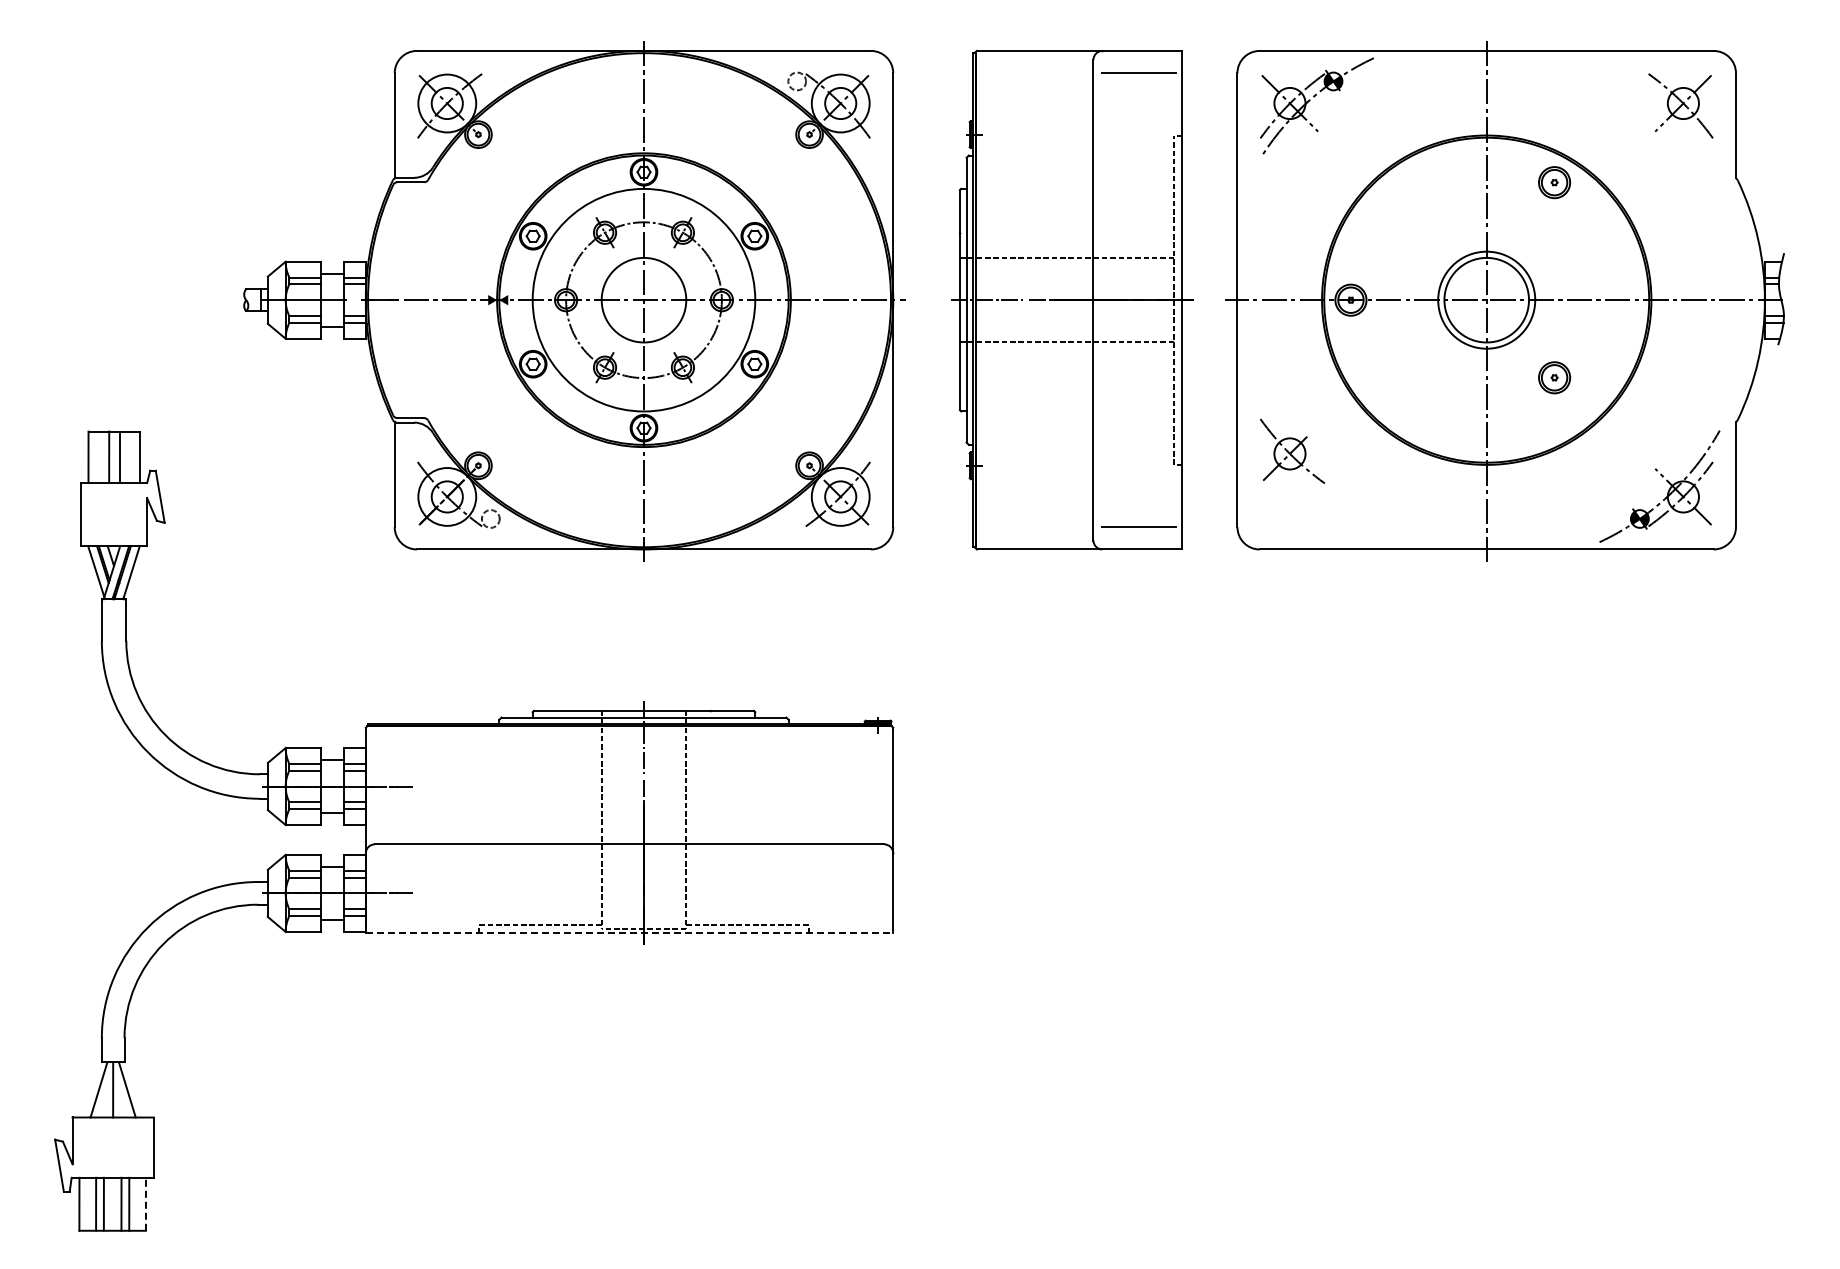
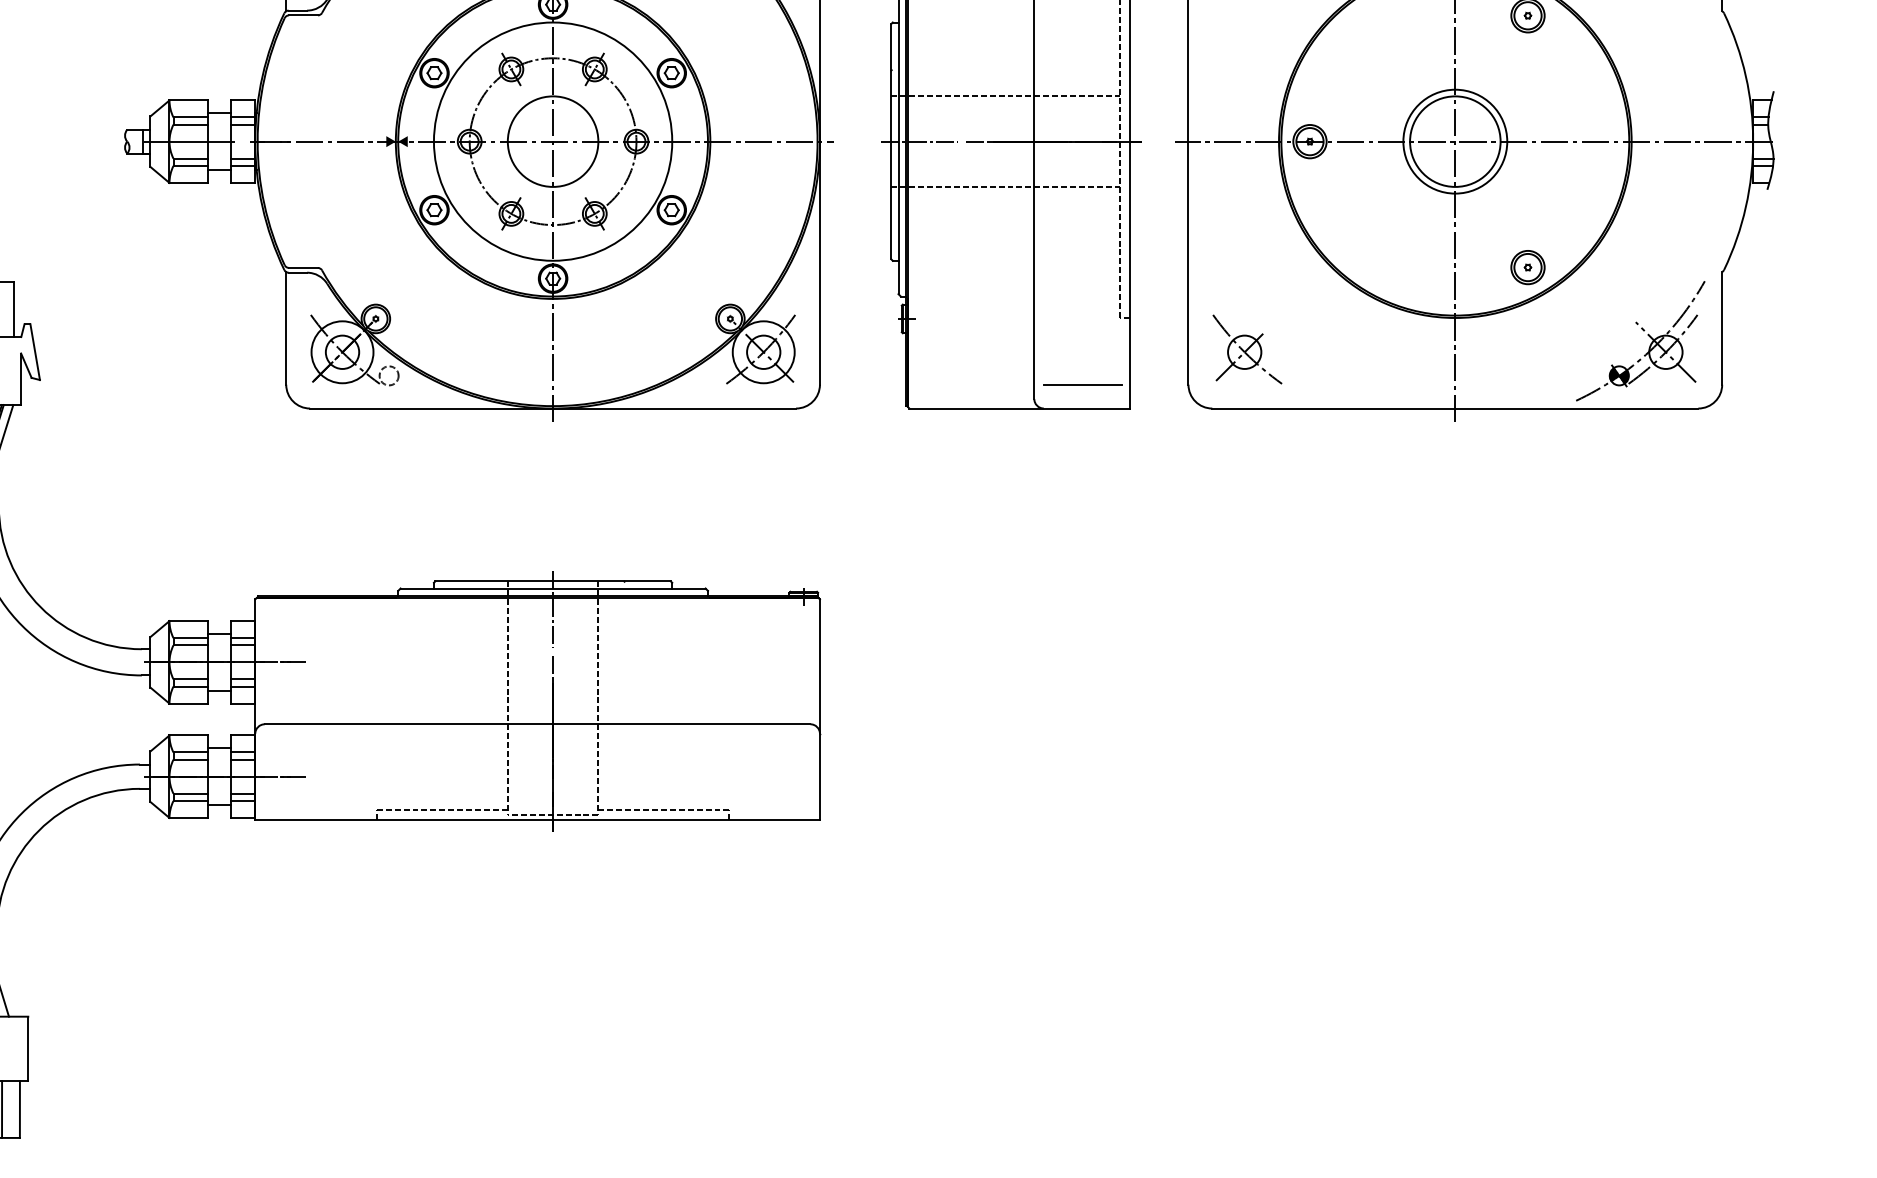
part: (1554, 377) -> (1527, 267), moved
part: (1292, 450) -> (1247, 348), moved
line: (629, 933) -> (537, 819), dashed -> solid
line: (145, 1203) -> (19, 1108), dashed -> solid

